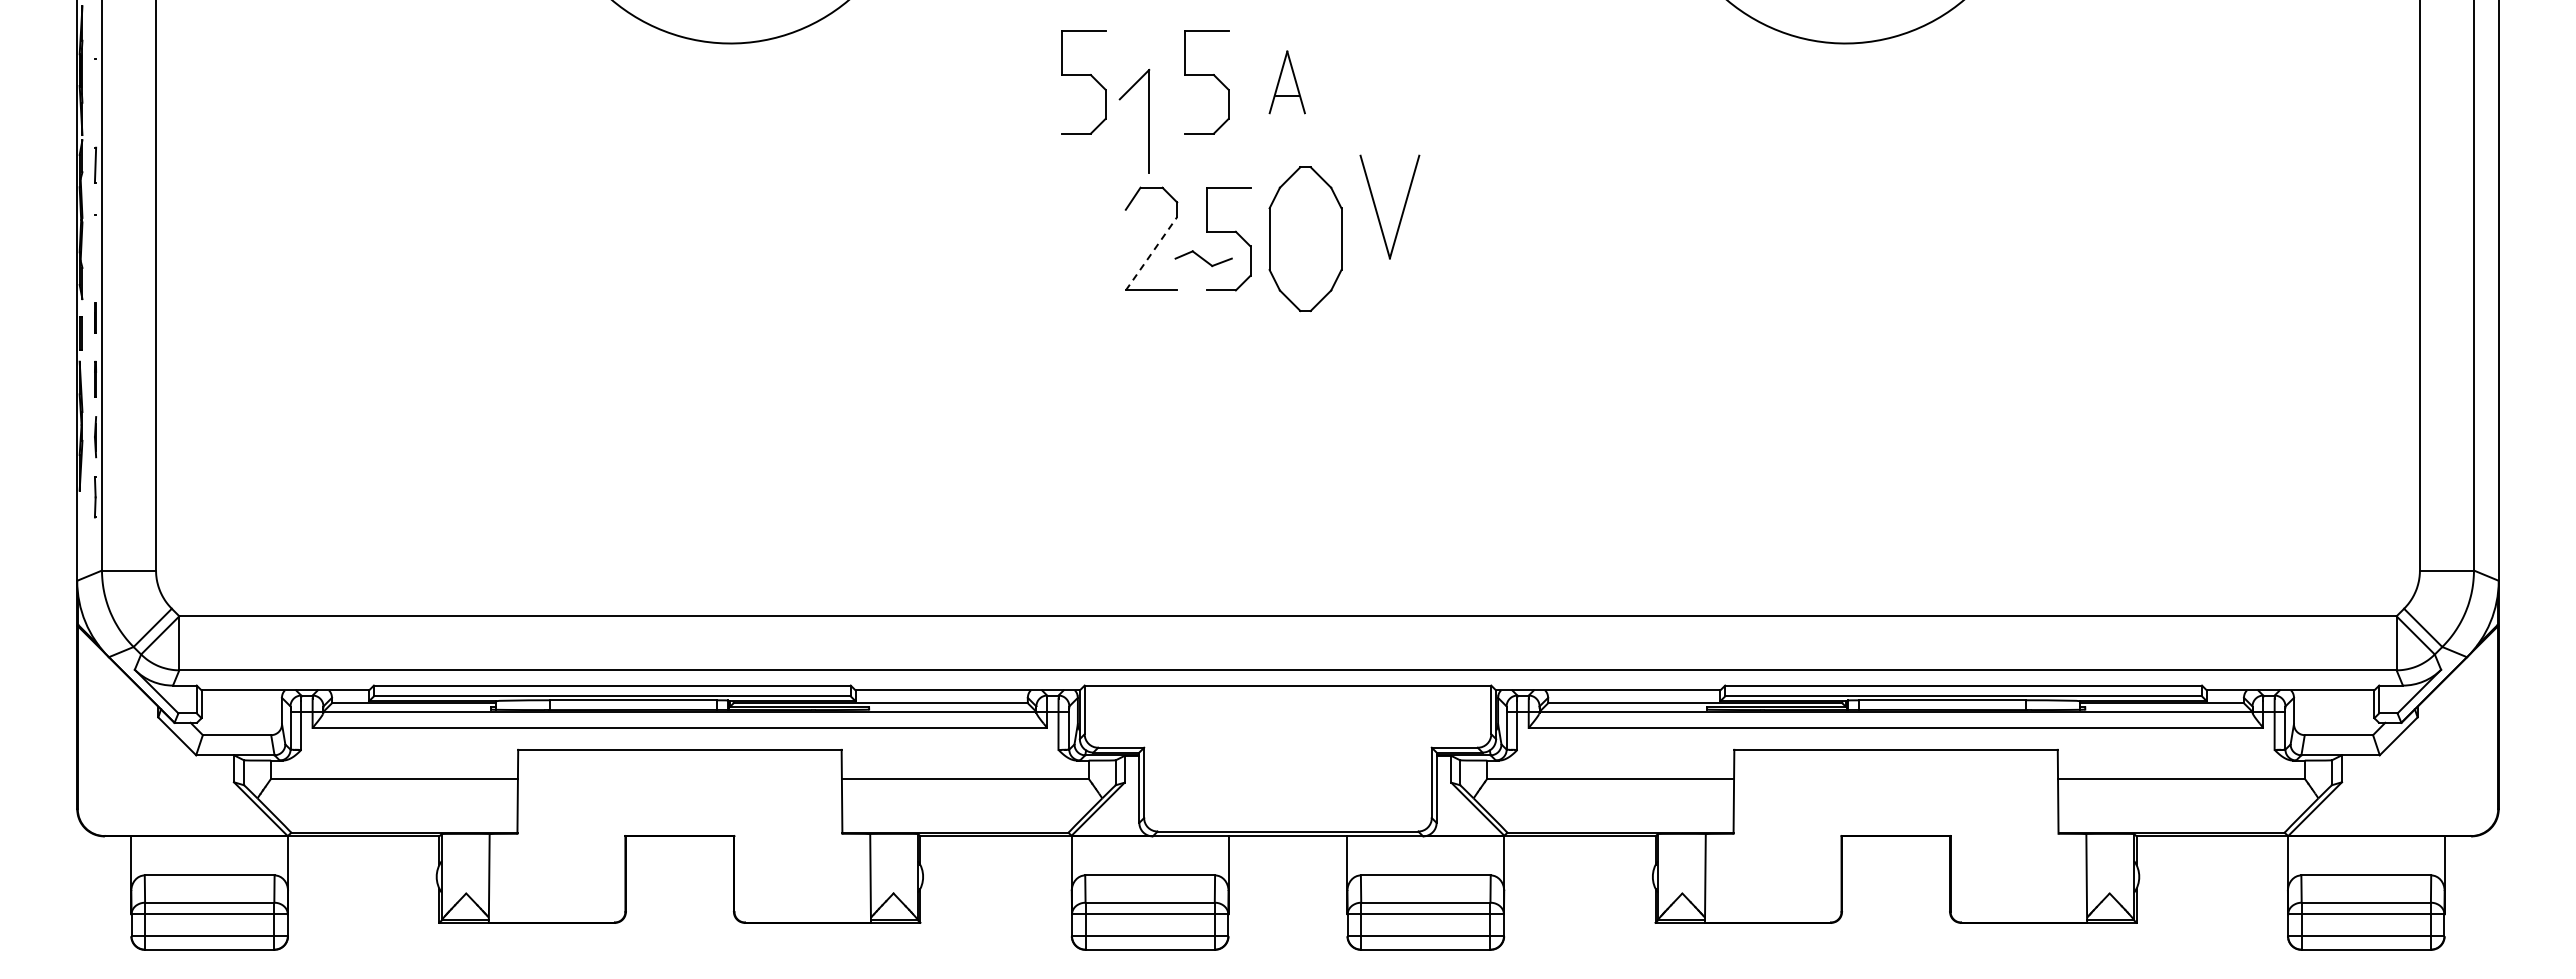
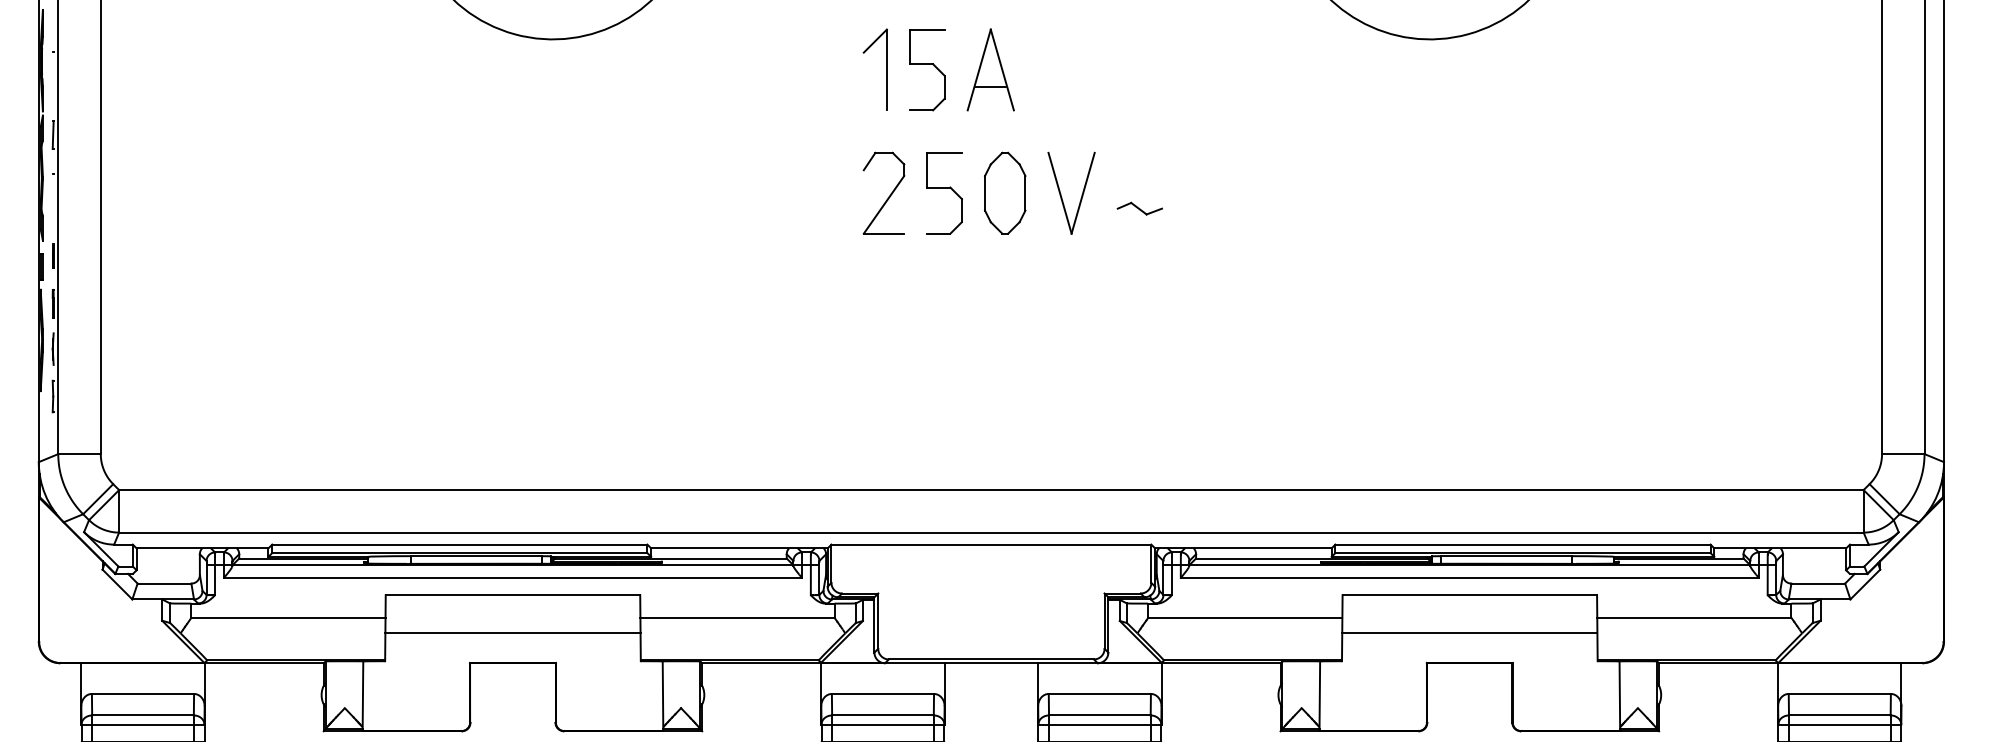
part: (1083, 75) -> (830, 64), removed
part: (1287, 82) -> (991, 70), size x1.67
part: (1148, 120) -> (886, 69), moved
part: (1377, 210) -> (1061, 195), moved
part: (1305, 238) -> (1005, 192), size x0.71
line: (1151, 253) -> (884, 204), dashed -> solid
part: (1203, 258) -> (1139, 208), moved
line: (679, 798) -> (512, 633), added
line: (1895, 798) -> (1469, 633), added

